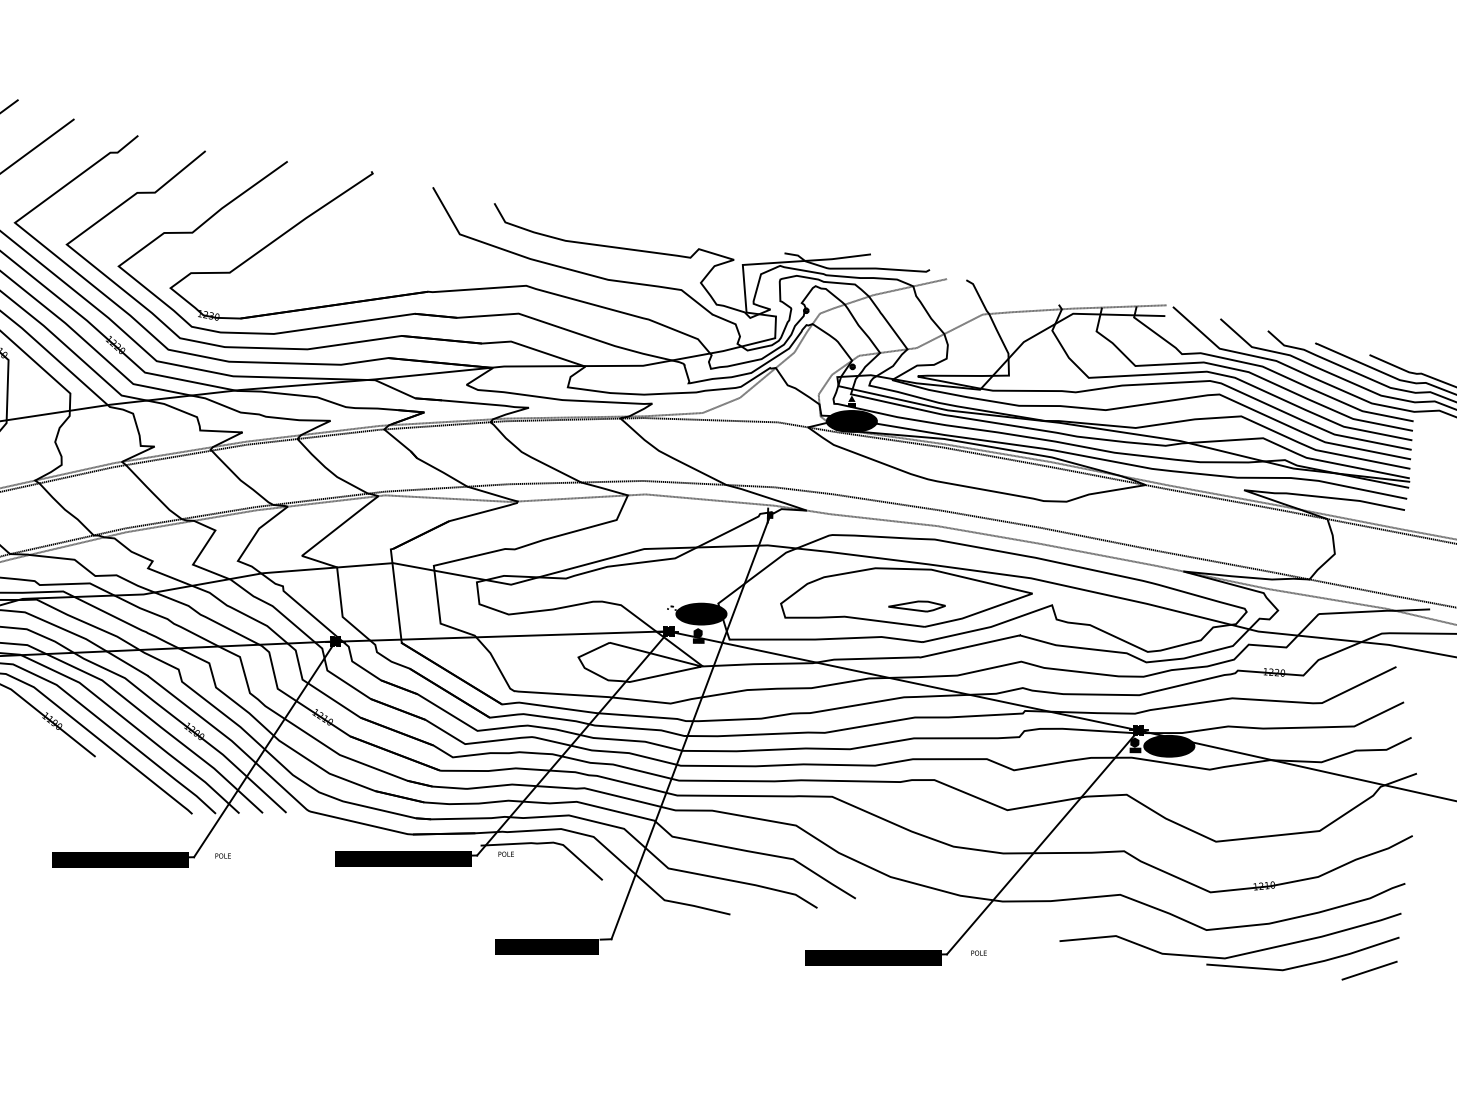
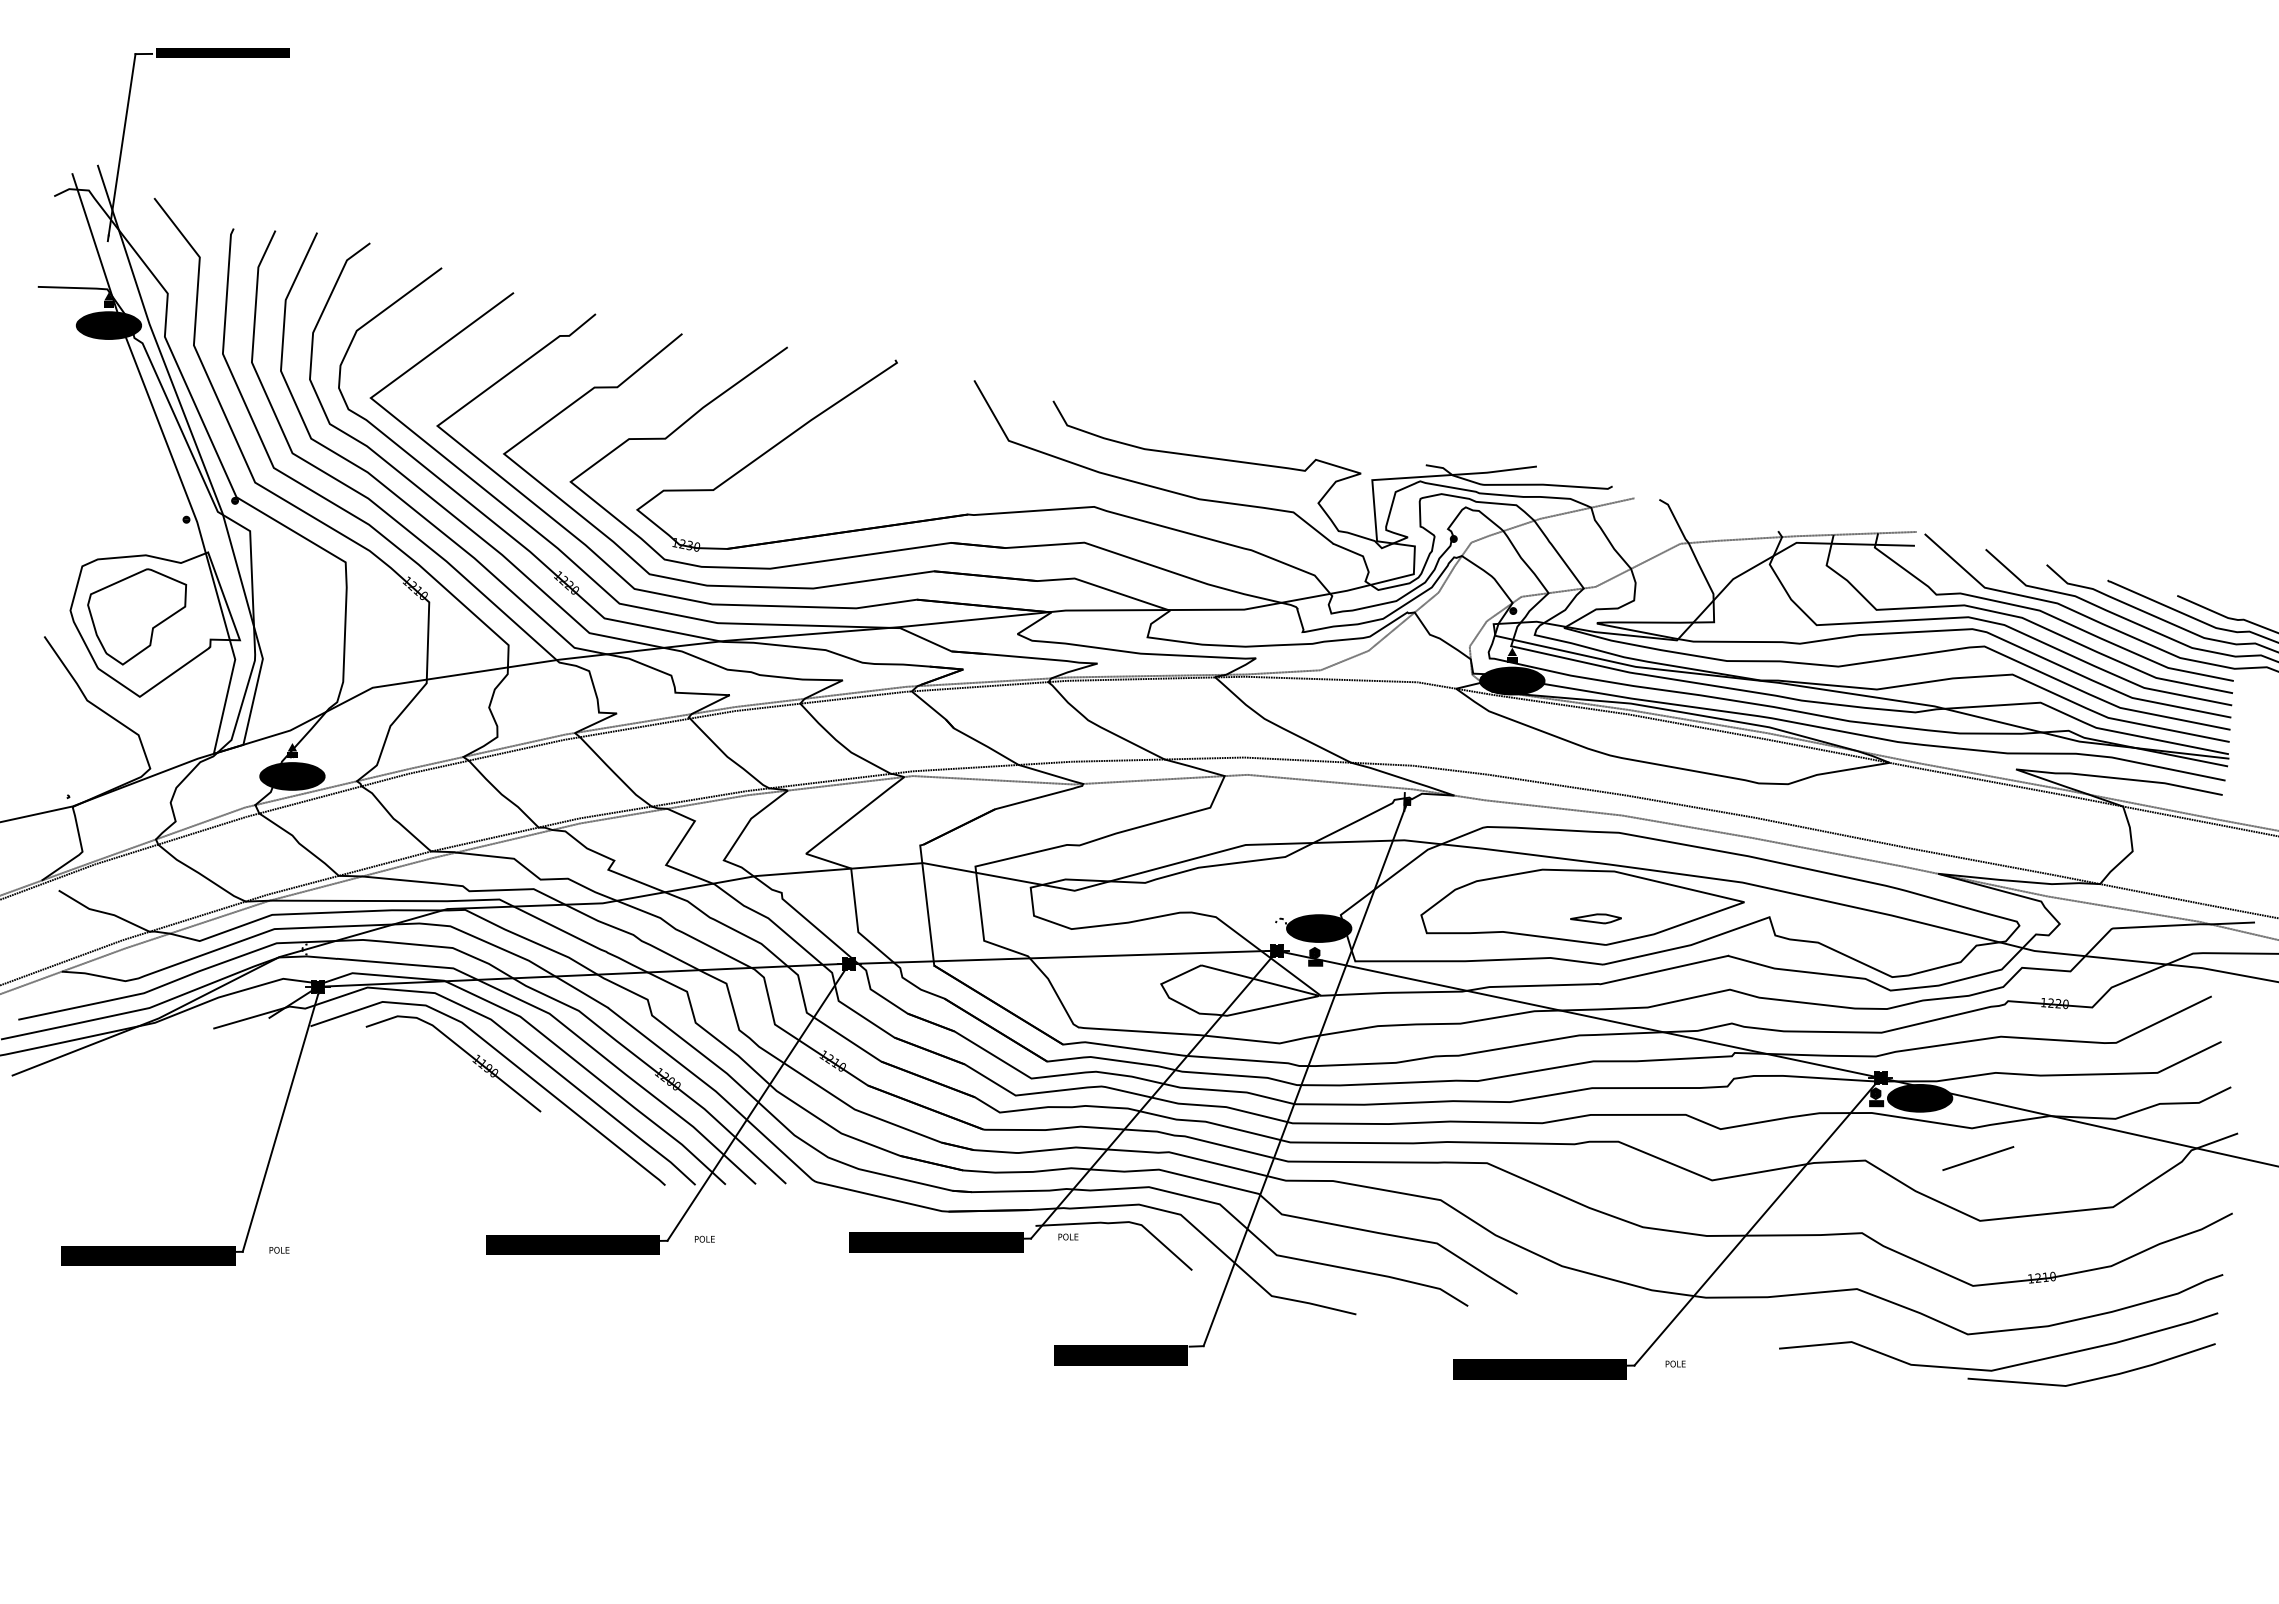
part: (916, 606) -> (1595, 918), size x0.7
line: (1369, 970) -> (1978, 1158), moved

